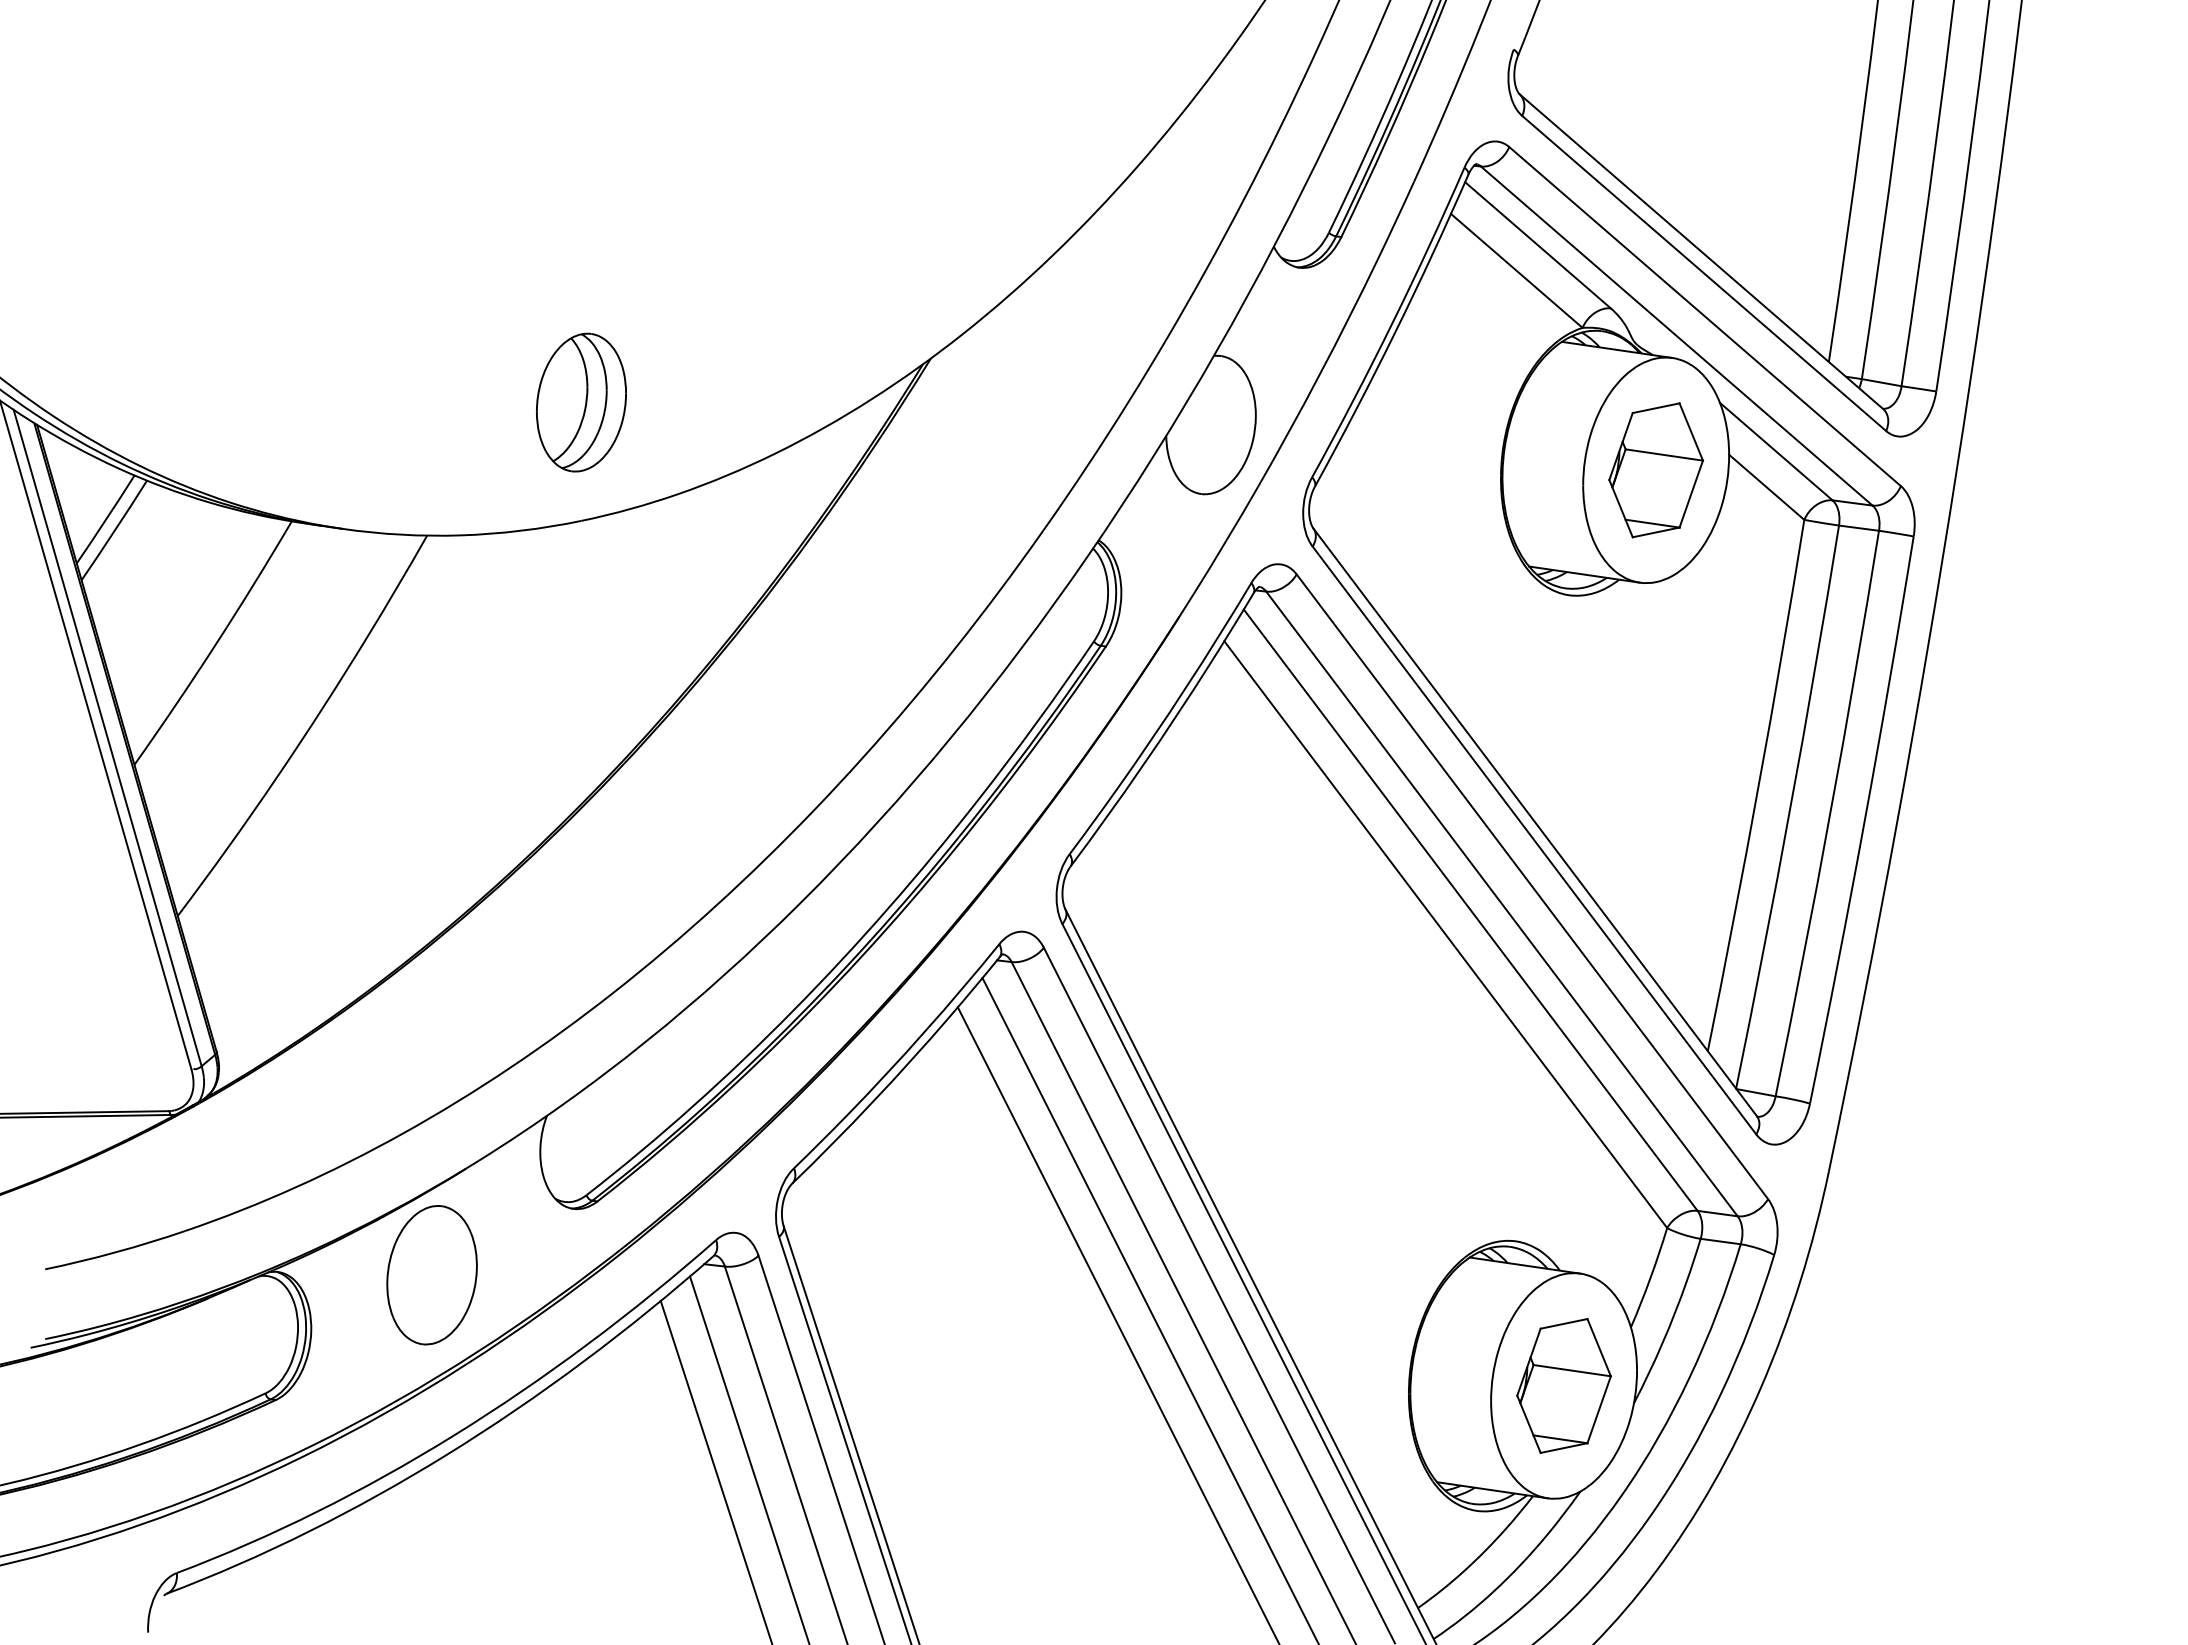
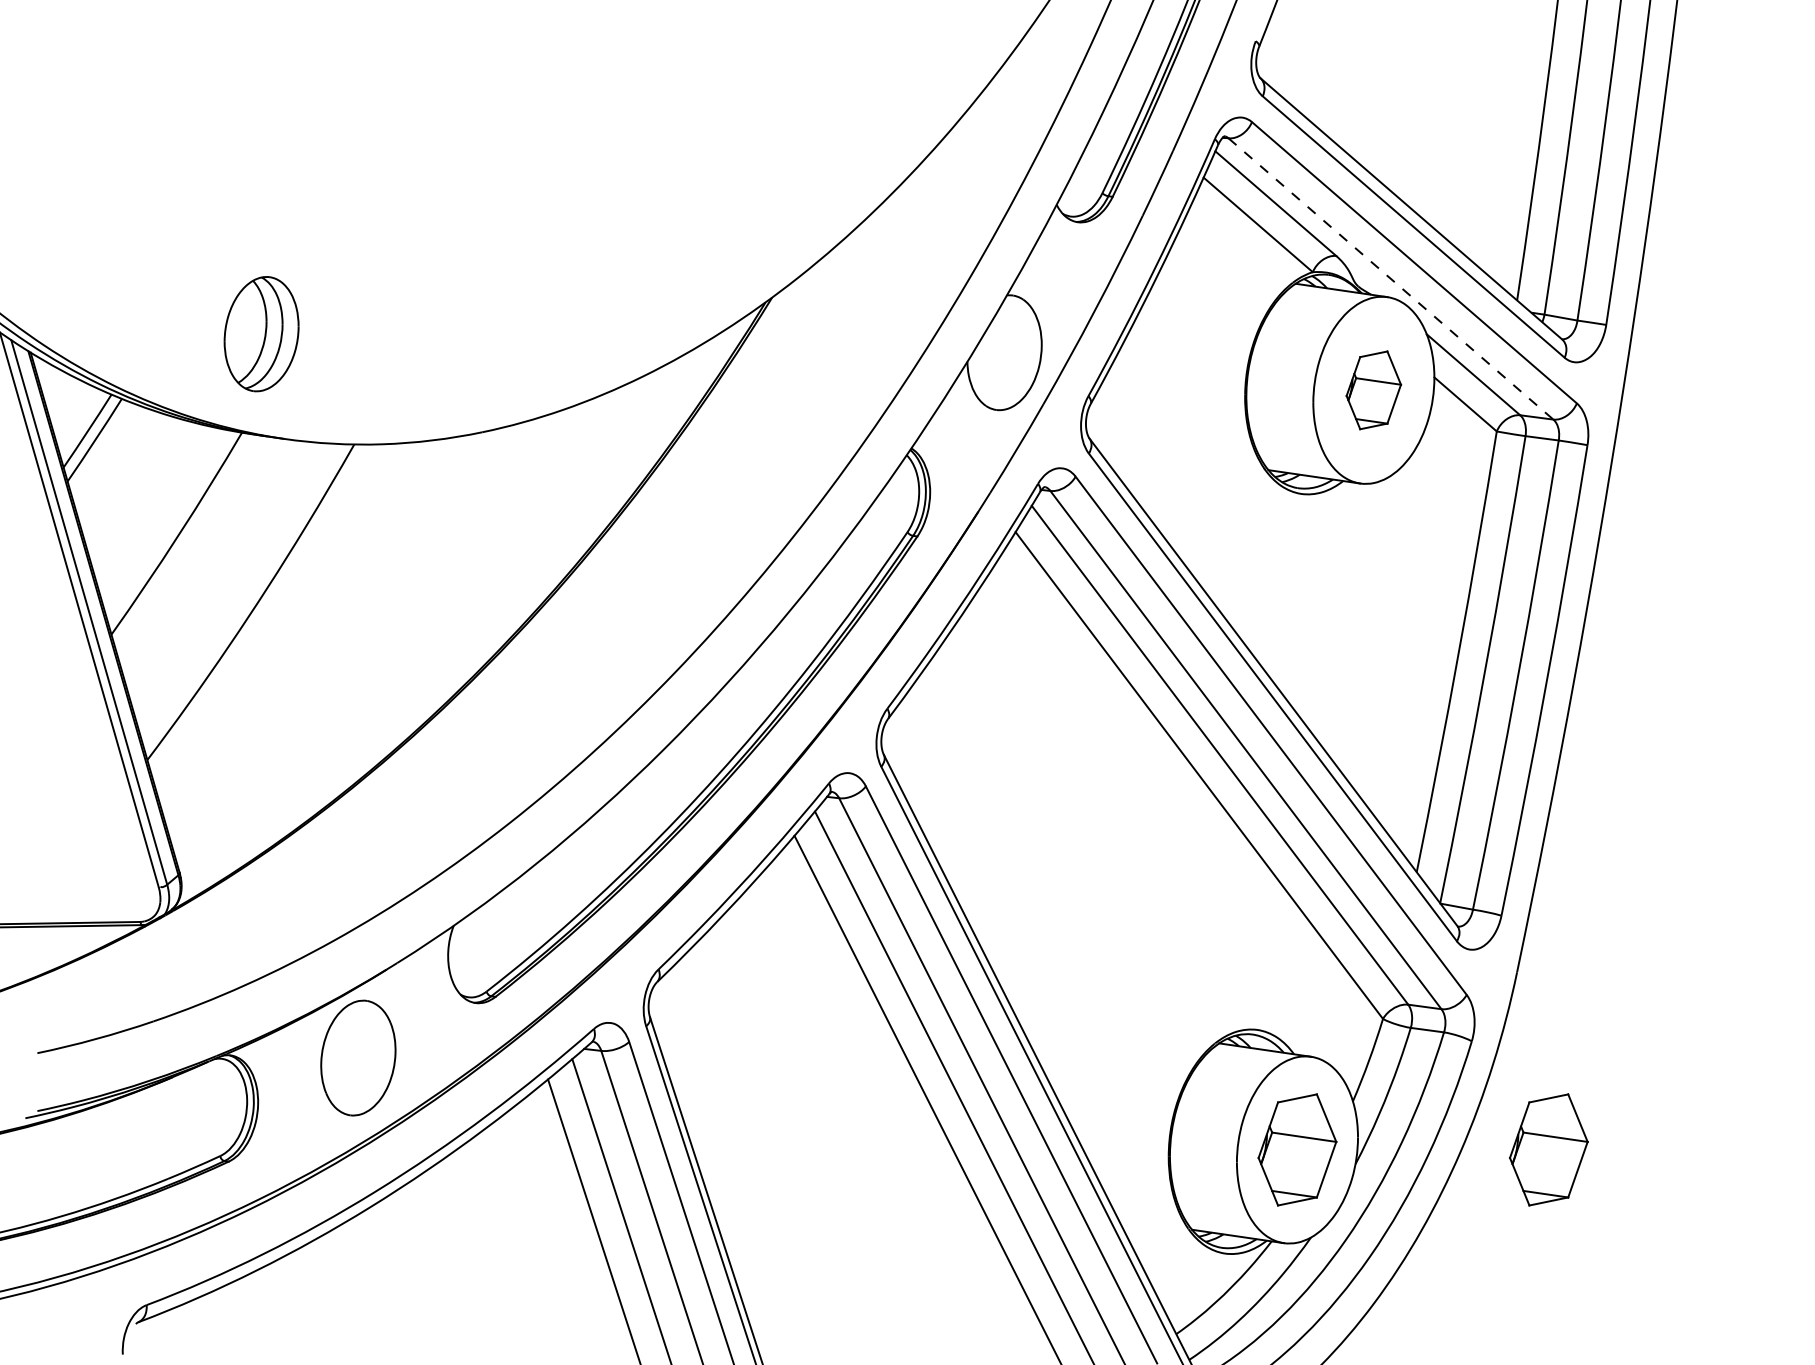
line: (1676, 336) -> (1390, 279), solid -> dashed
part: (581, 402) -> (261, 334), moved
part: (1655, 470) -> (1373, 390), size x0.7
part: (1866, 1385) -> (1548, 1149), added

